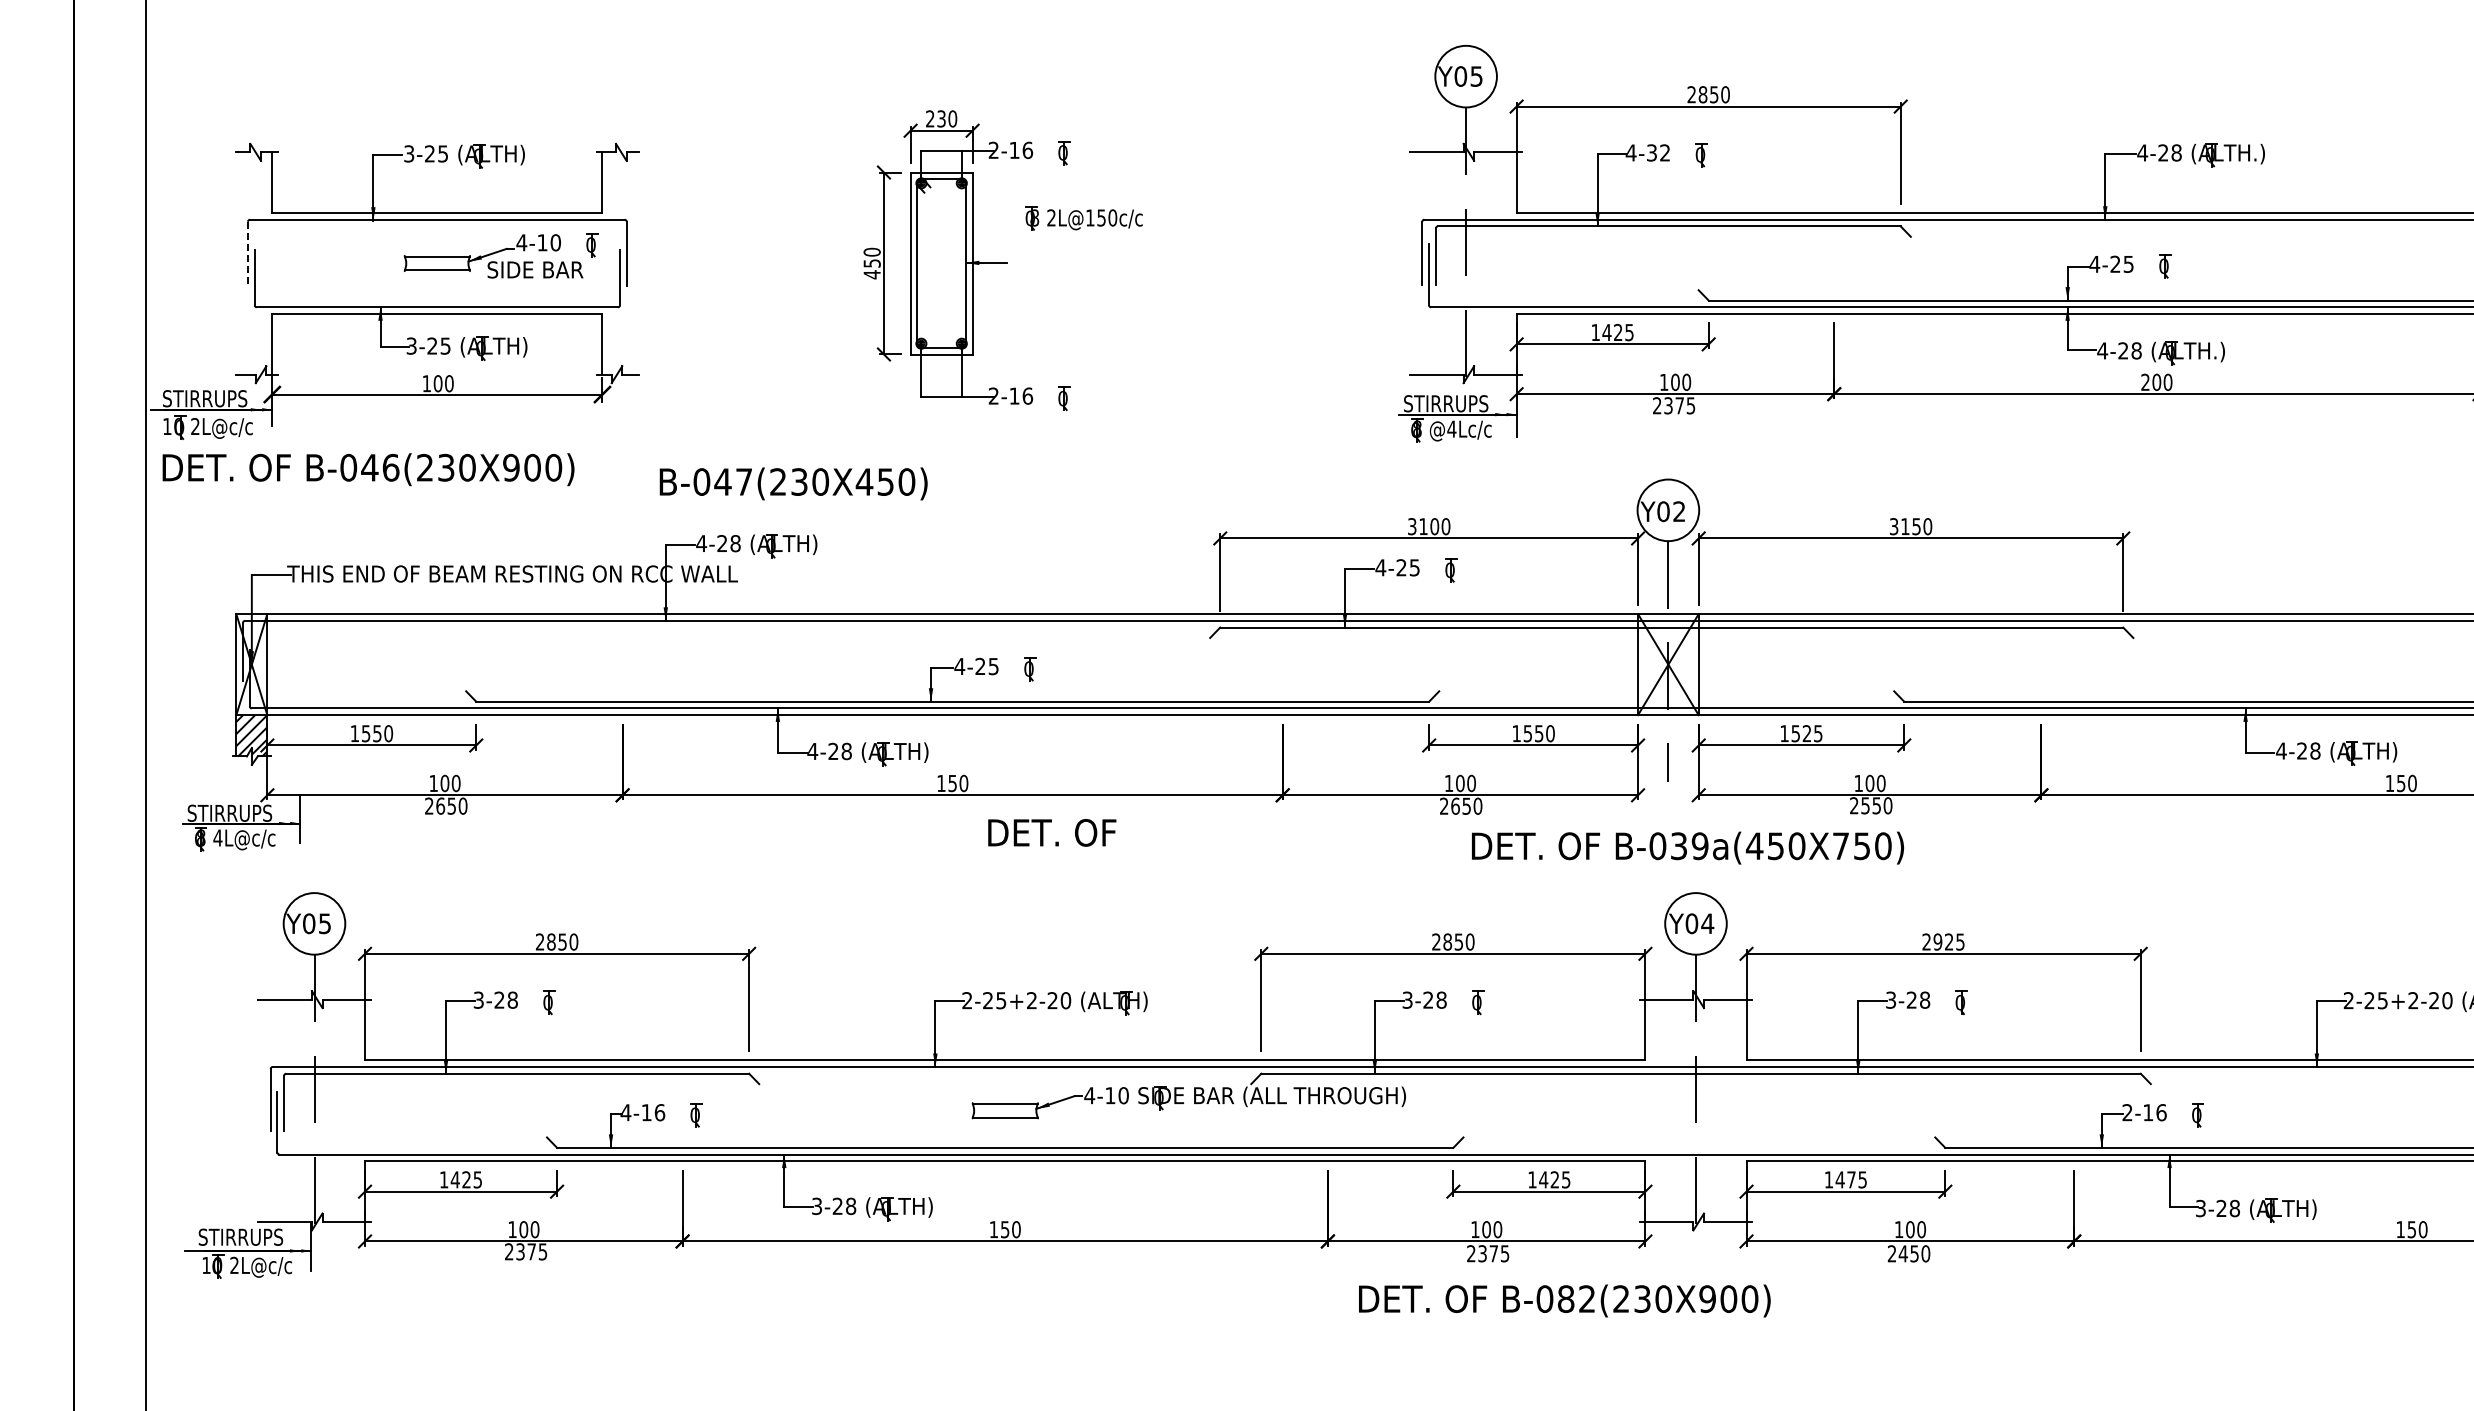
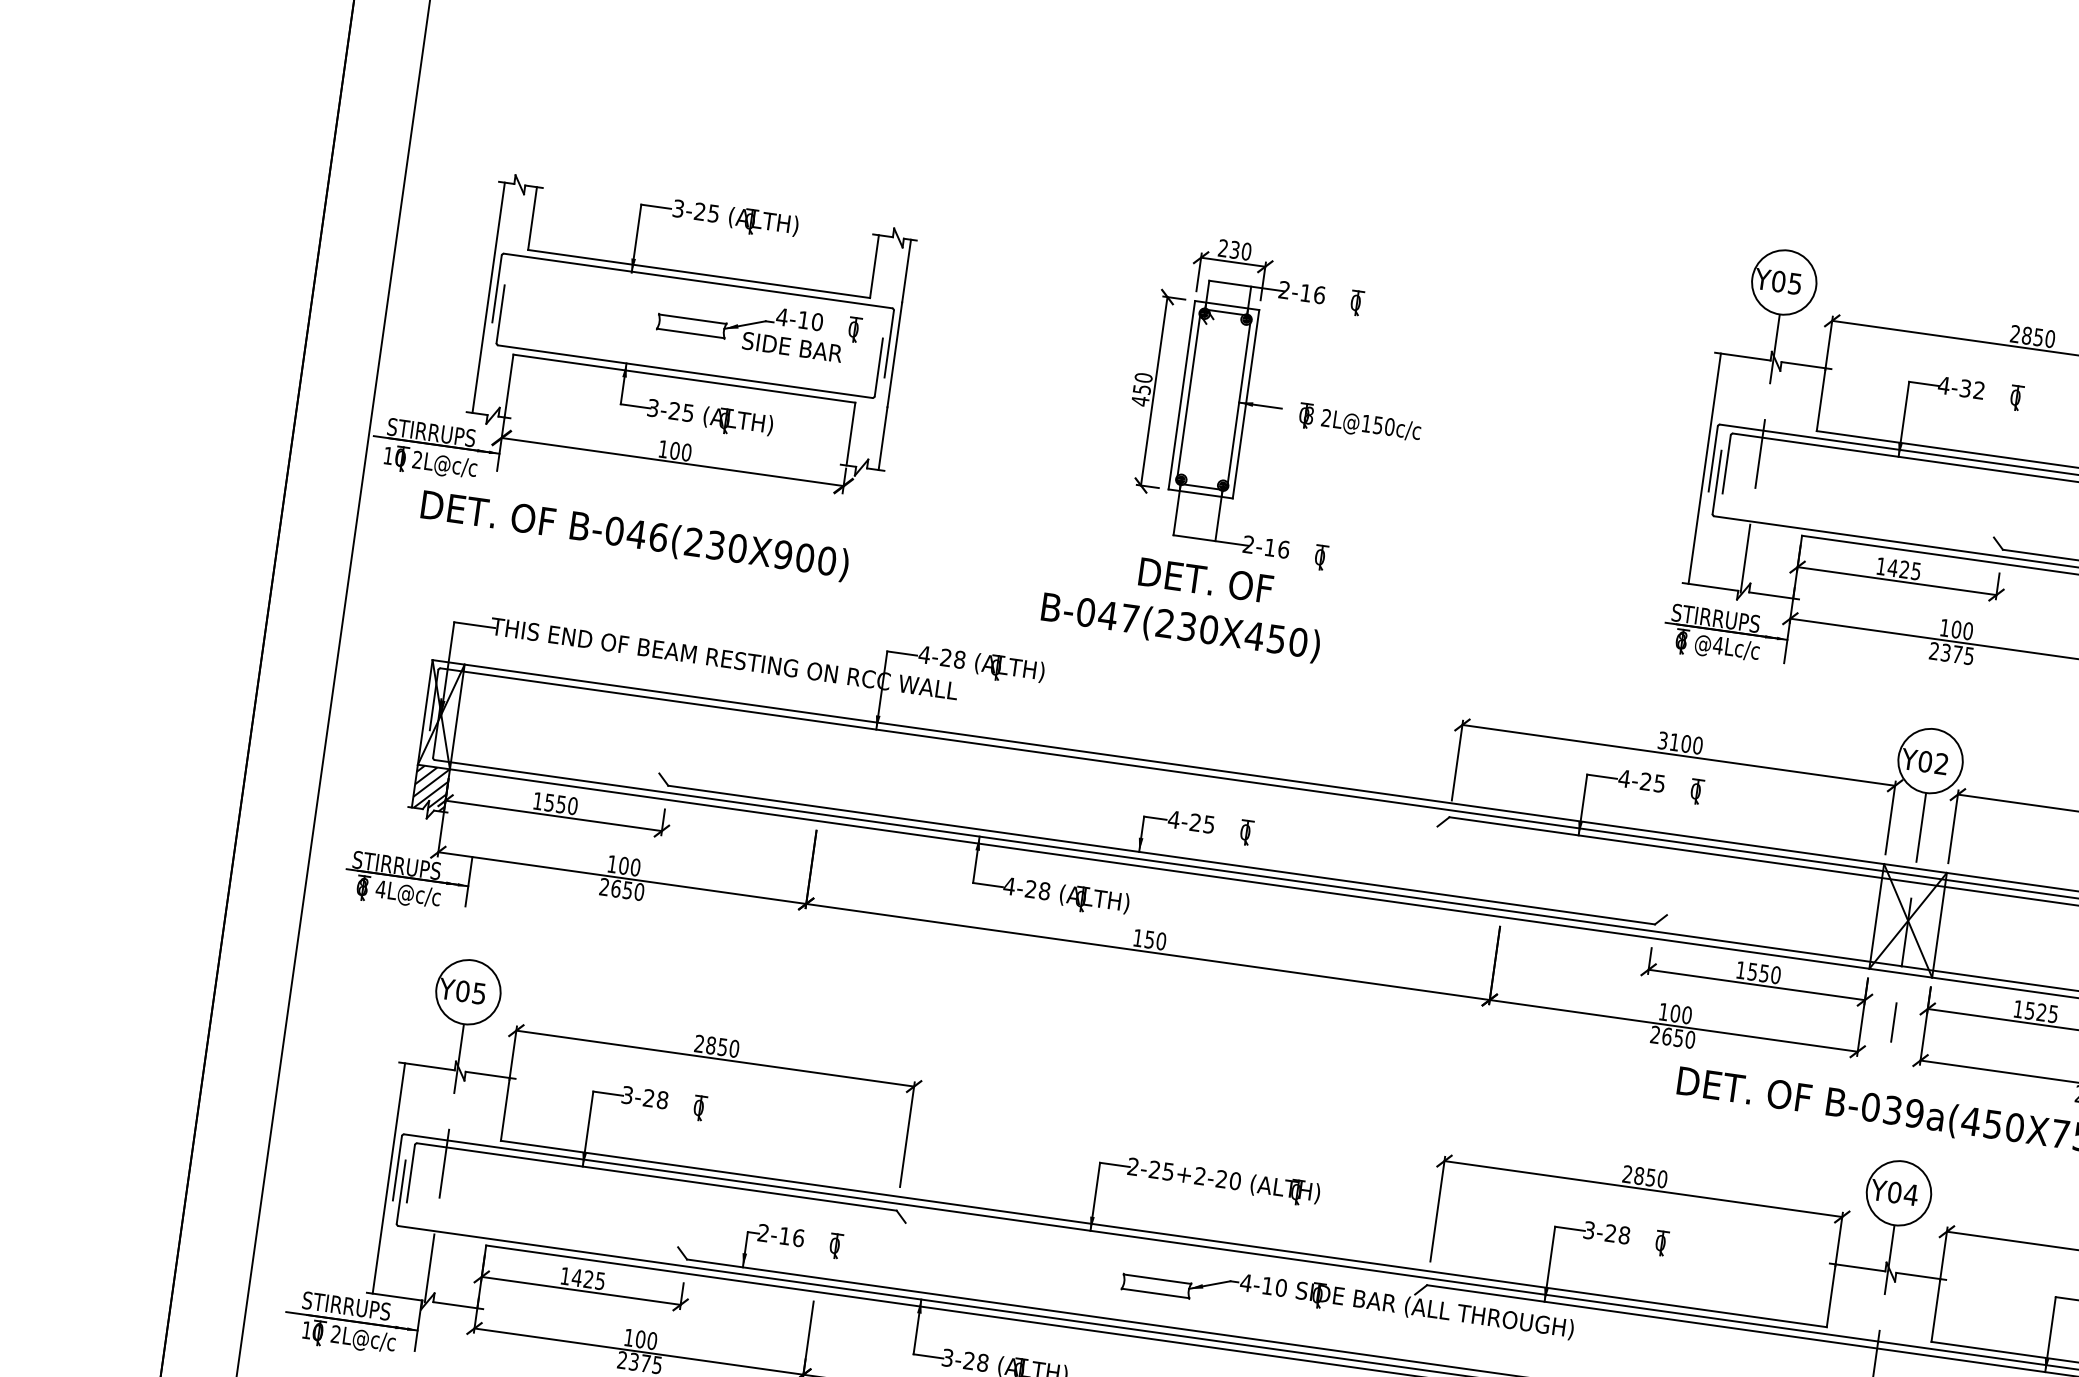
part: (1083, 218) -> (1359, 423), moved
line: (248, 254) -> (497, 289), dashed -> solid
line: (241, 263) -> (488, 297), added
line: (633, 263) -> (894, 354), added
line: (1415, 263) -> (1704, 468), added
text: (368, 469) -> (635, 535), moved
text: (793, 483) -> (1180, 627), moved
text: (1052, 832) -> (1206, 580), moved
line: (263, 1110) -> (388, 1178), added
text: (625, 1112) -> (763, 1232), 4-16 -> 2-16

